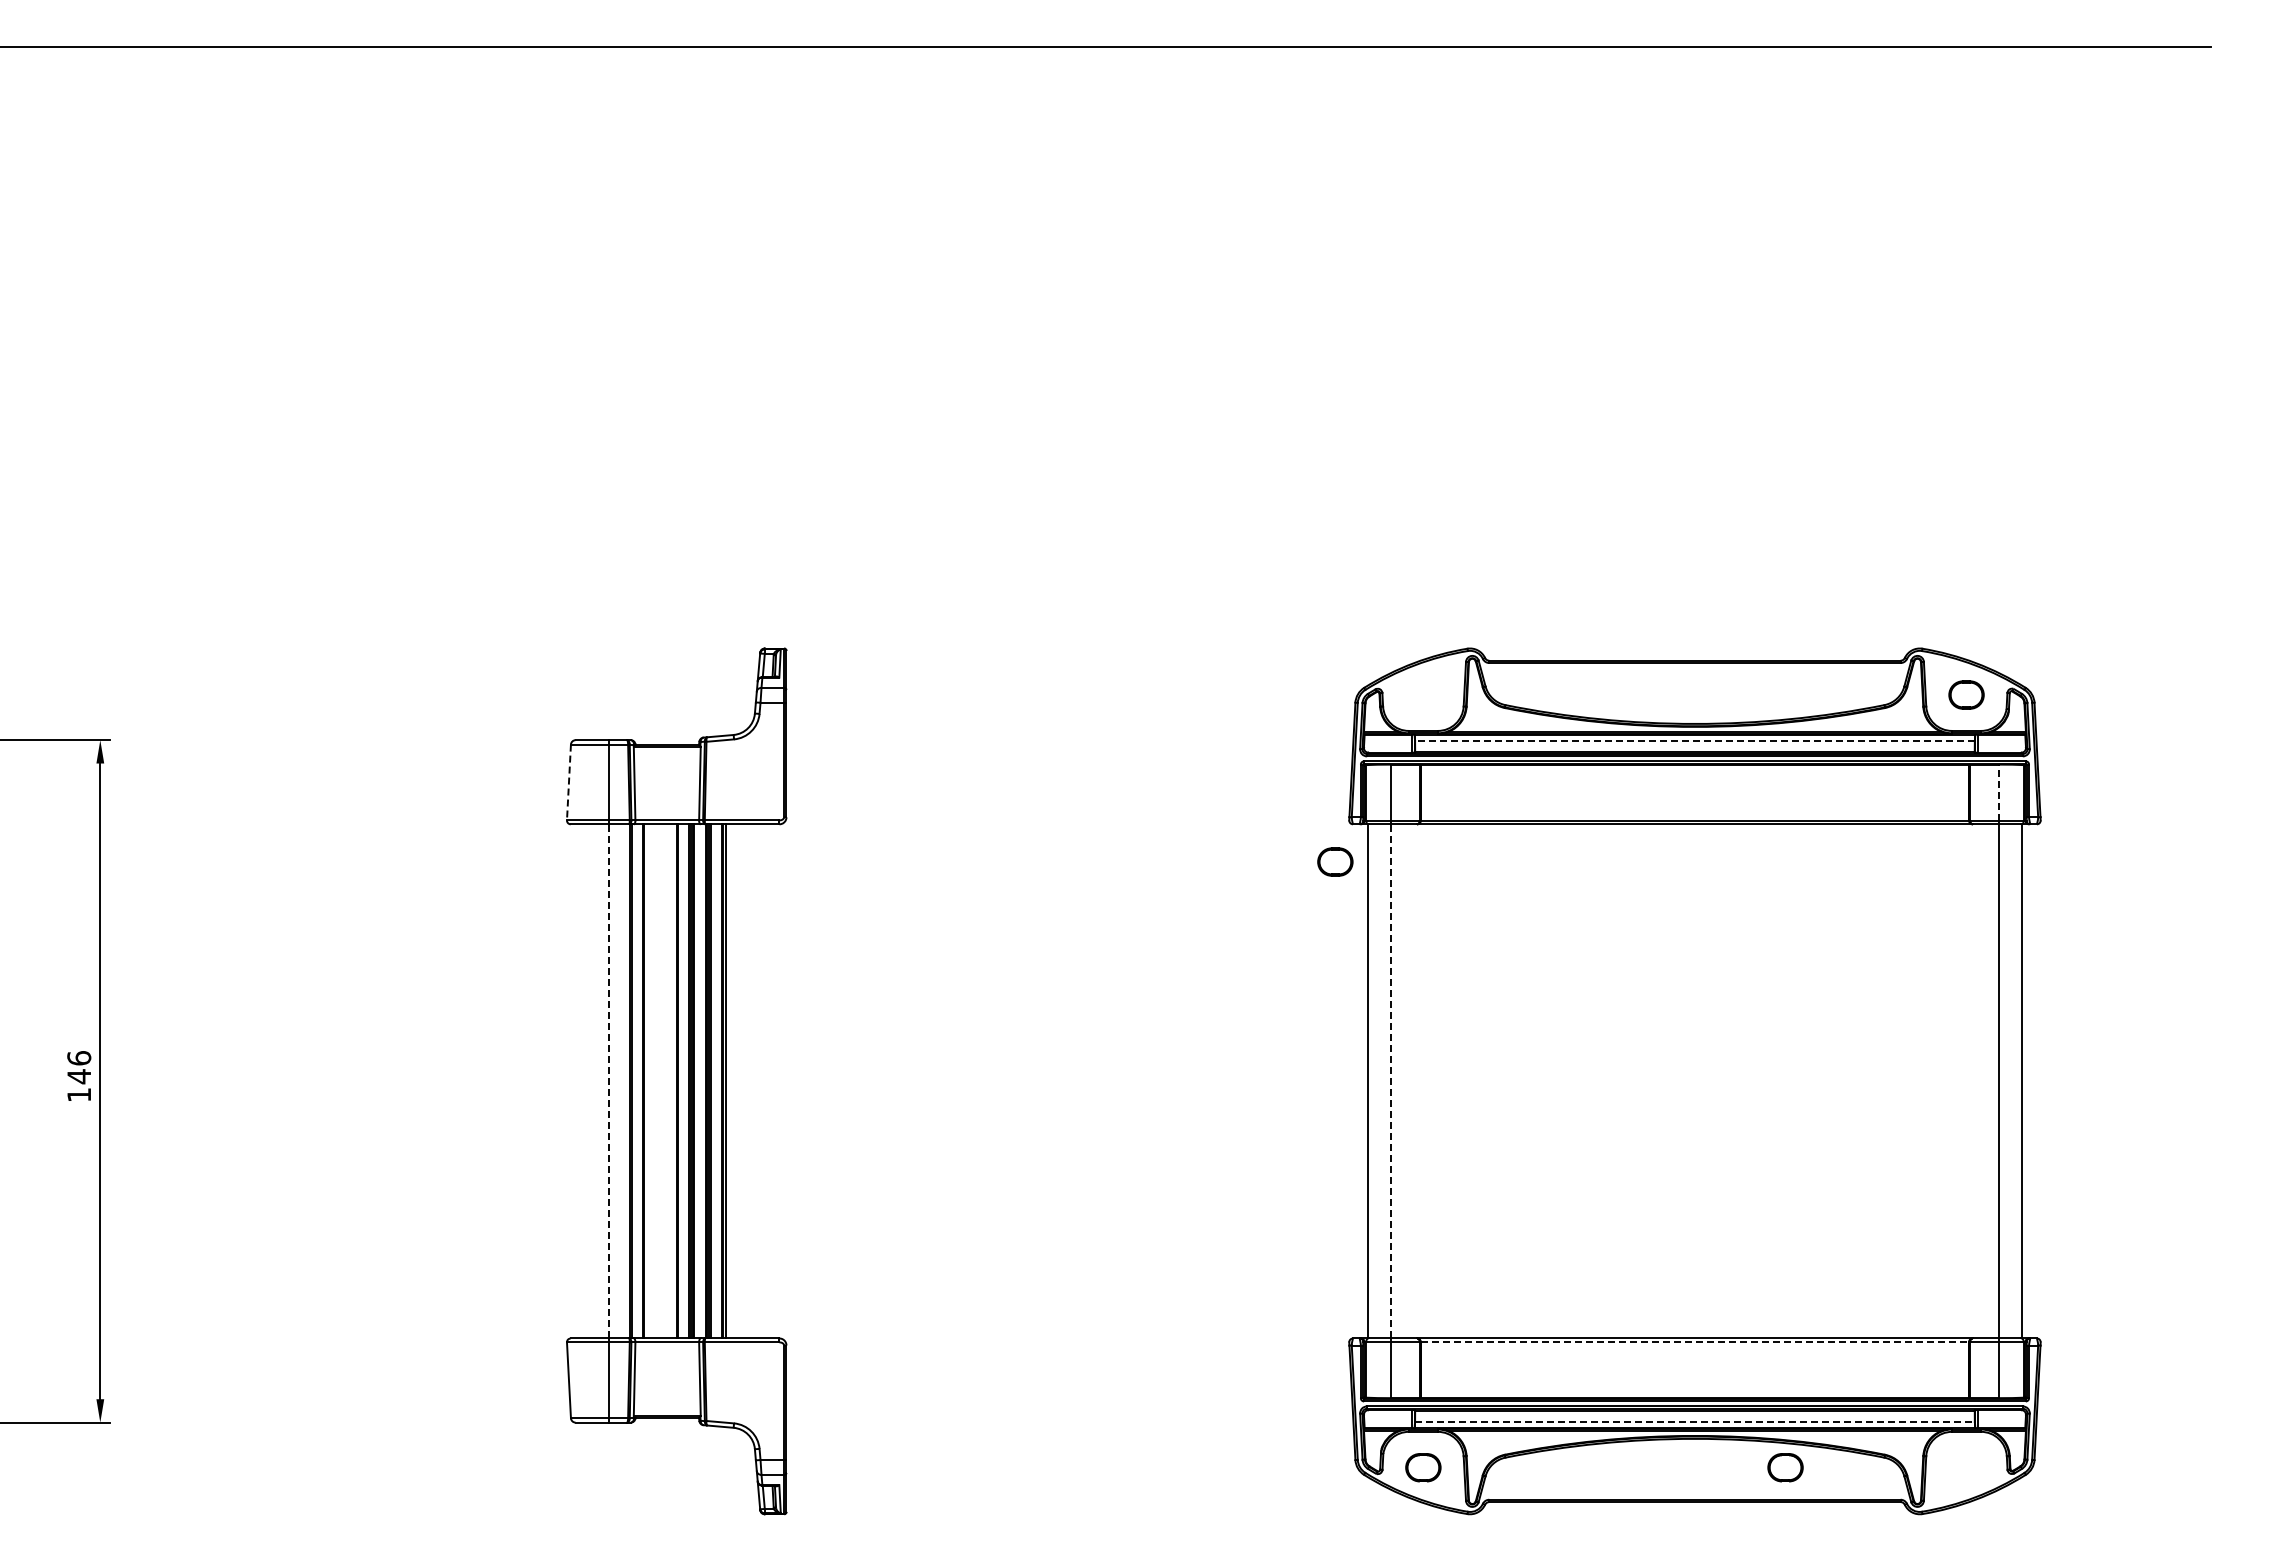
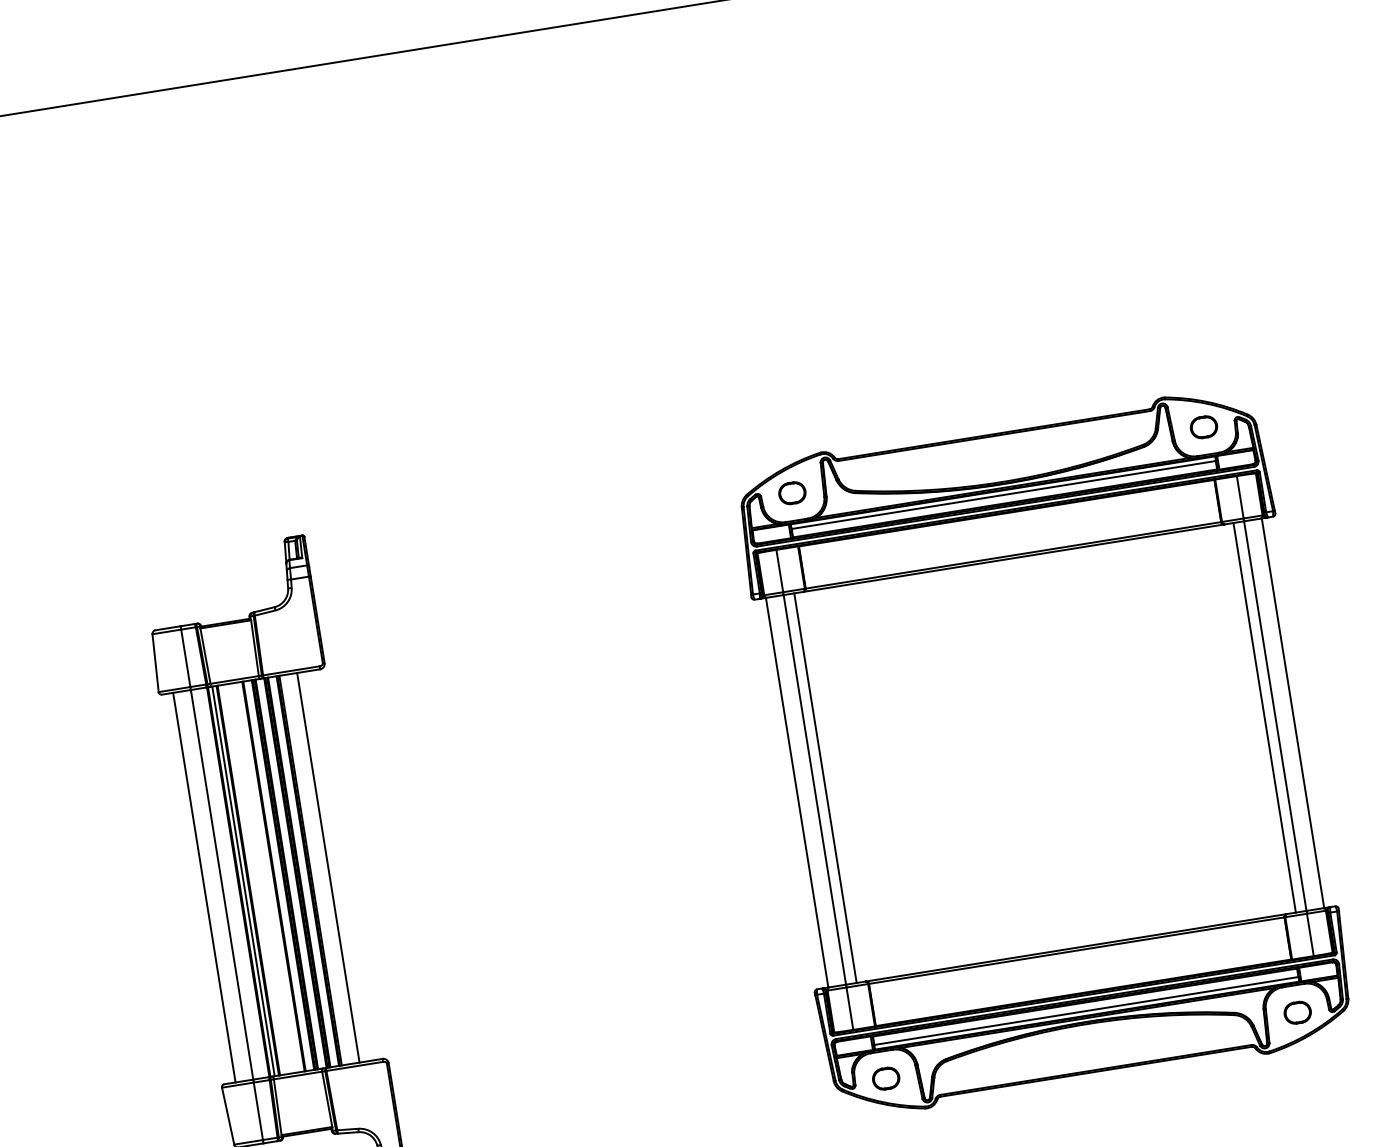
line: (1694, 740) -> (1003, 494), dashed -> solid
line: (568, 782) -> (155, 663), dashed -> solid
line: (1998, 792) -> (1240, 497), dashed -> solid
part: (1335, 861) -> (792, 492), moved
line: (608, 1080) -> (221, 884), dashed -> solid
line: (1391, 1080) -> (815, 789), dashed -> solid
line: (585, 1081) -> (204, 887), added
line: (637, 1081) -> (243, 881), added
line: (749, 1081) -> (328, 867), added
line: (1405, 1081) -> (825, 788), added
line: (1984, 1081) -> (1264, 717), added
line: (1695, 1342) -> (1077, 950), dashed -> solid
line: (1694, 1421) -> (1086, 1010), dashed -> solid
part: (1785, 1467) -> (1297, 1012), moved

